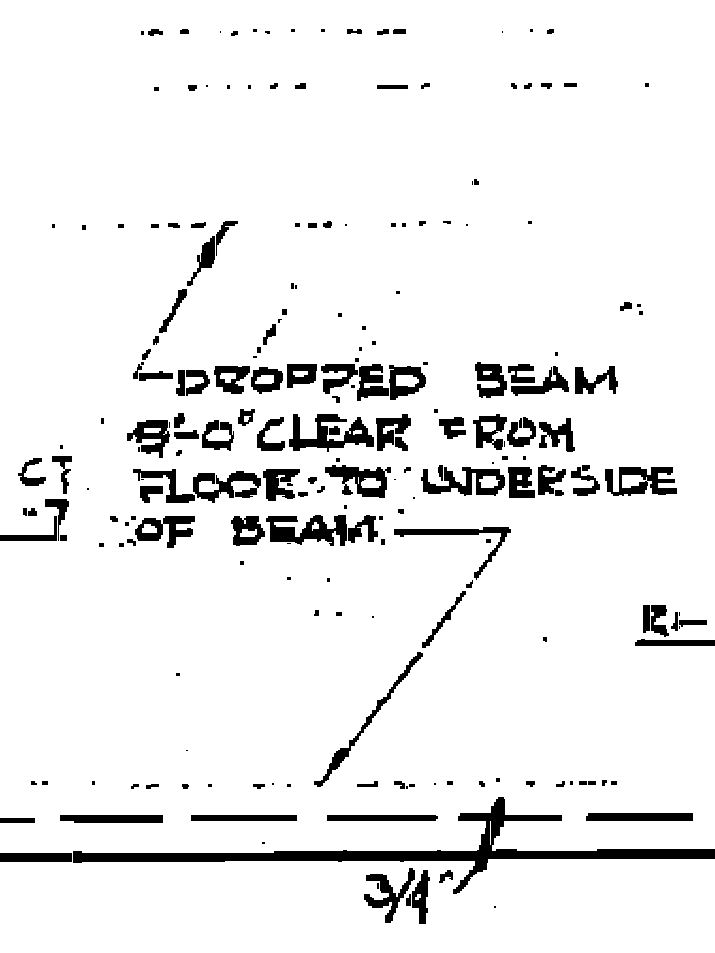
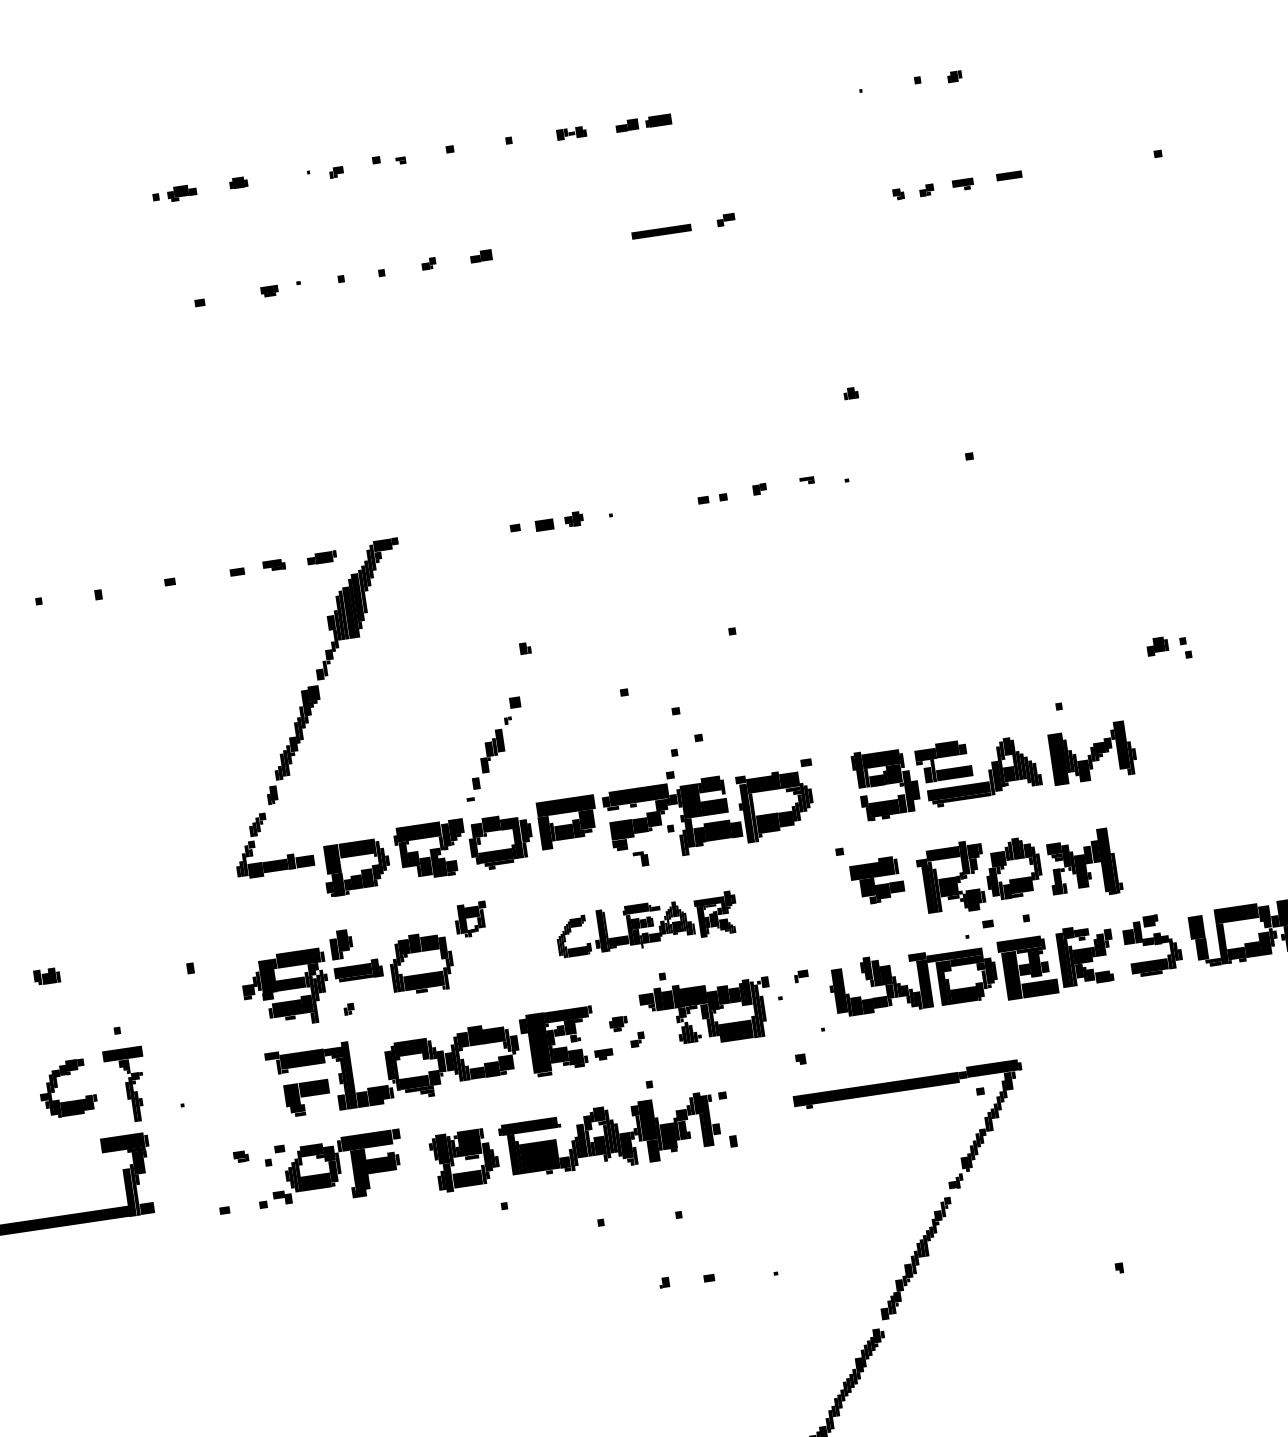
part: (631, 308) -> (1169, 649), moved
part: (546, 379) -> (994, 766), moved
part: (333, 432) -> (645, 924), size x0.6
part: (29, 511) -> (45, 974), moved
part: (307, 525) -> (580, 1131), moved

